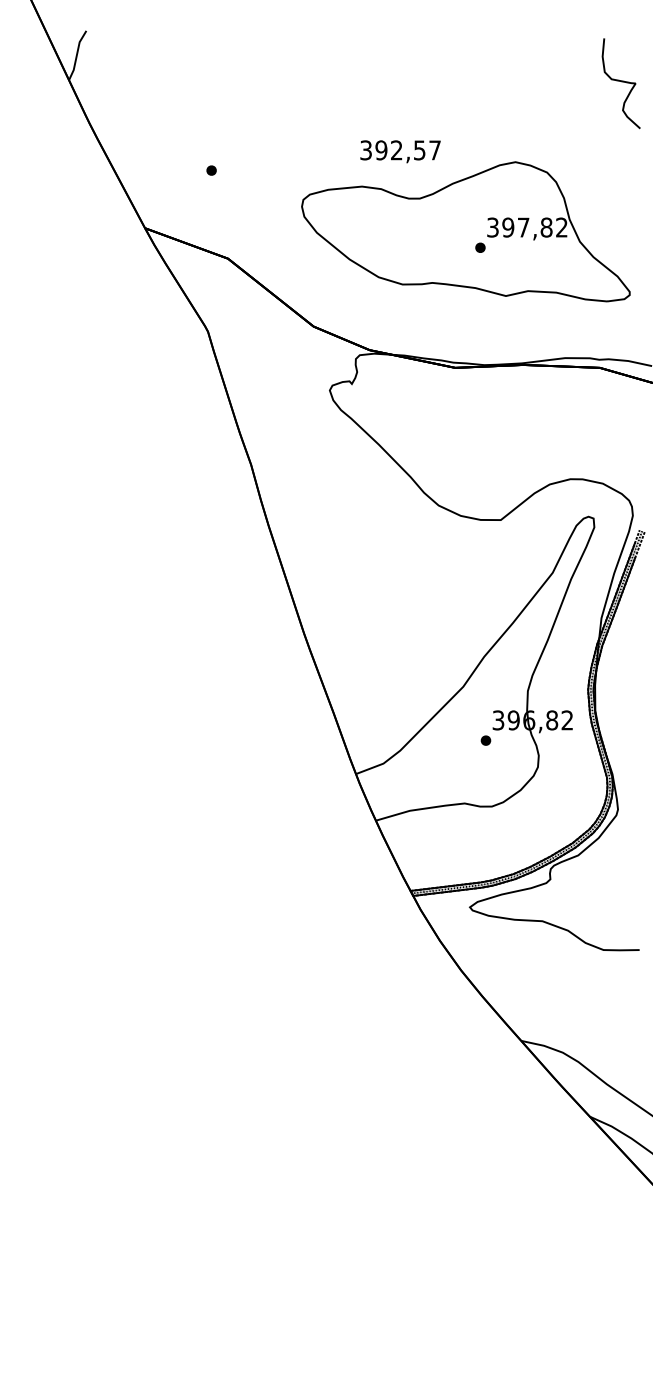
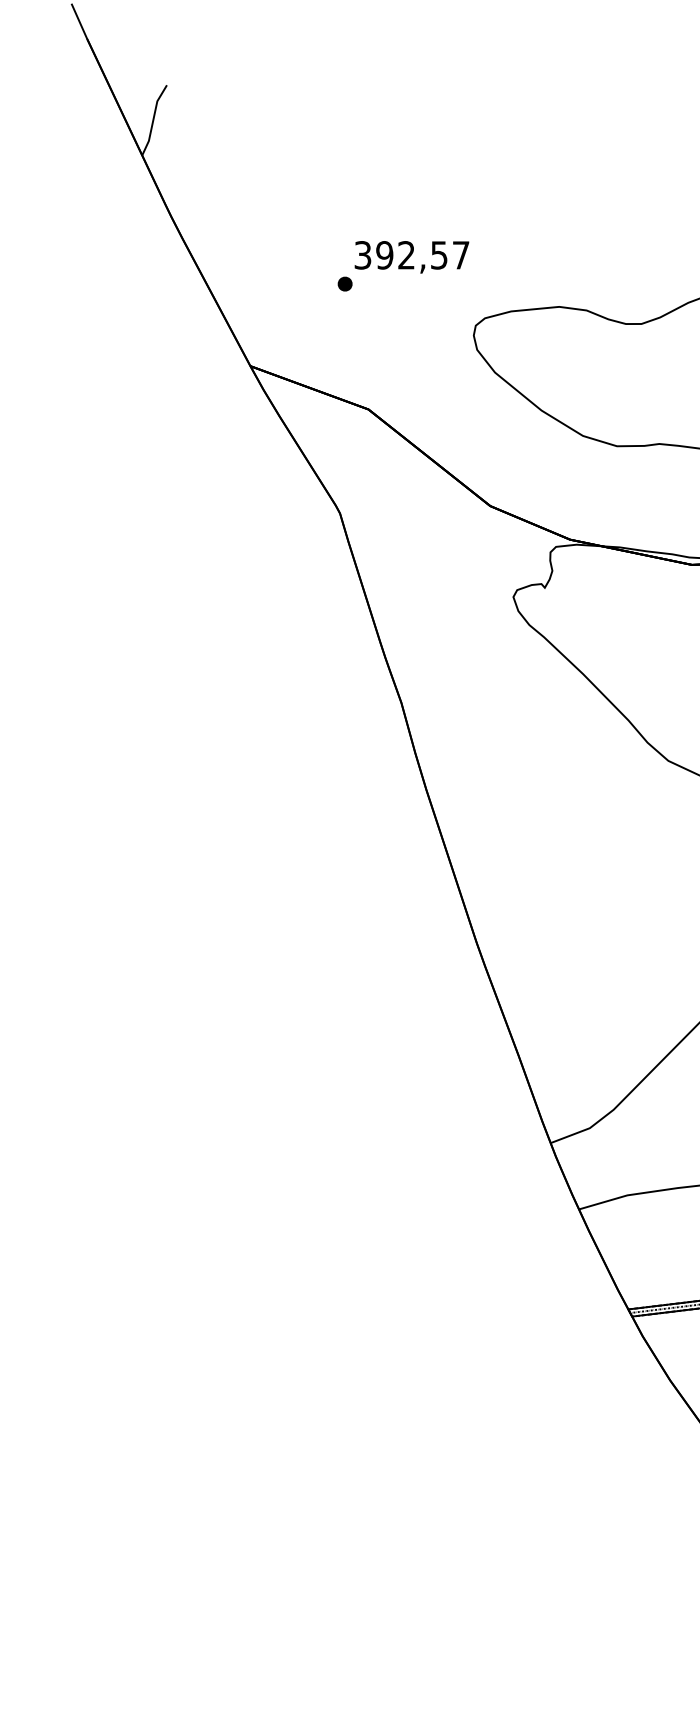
text: (400, 151) -> (411, 256), moved

